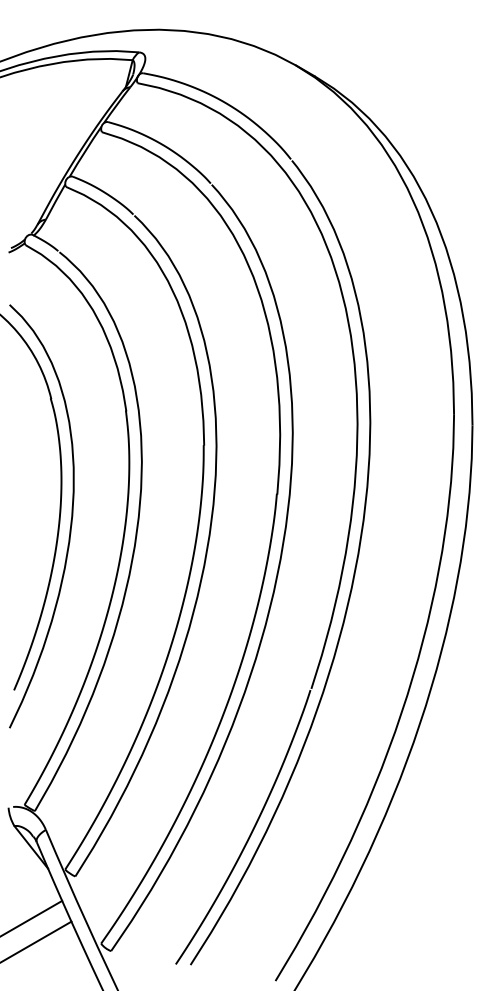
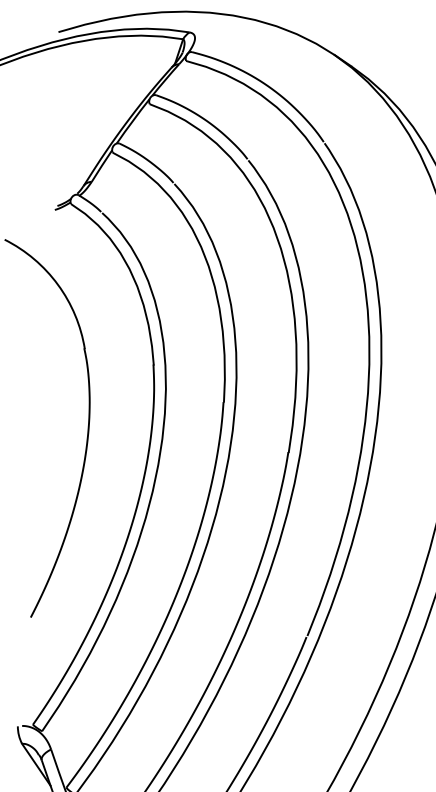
curve: (70, 520) -> (94, 463), removed

